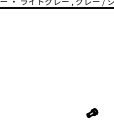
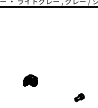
part: (35, 93) -> (30, 80), added

